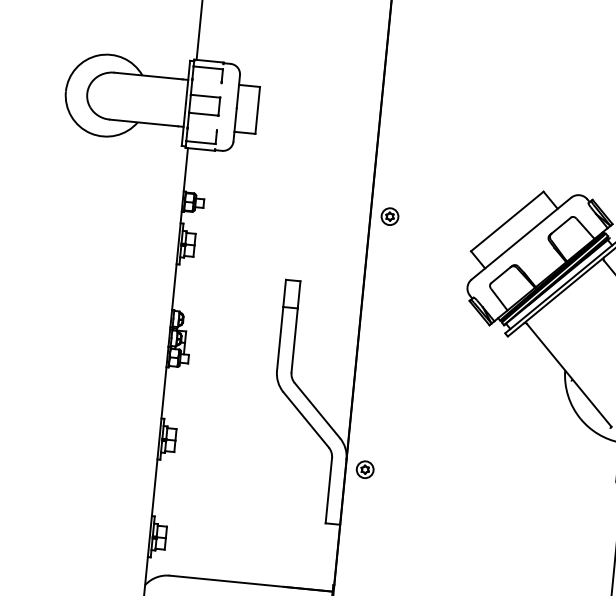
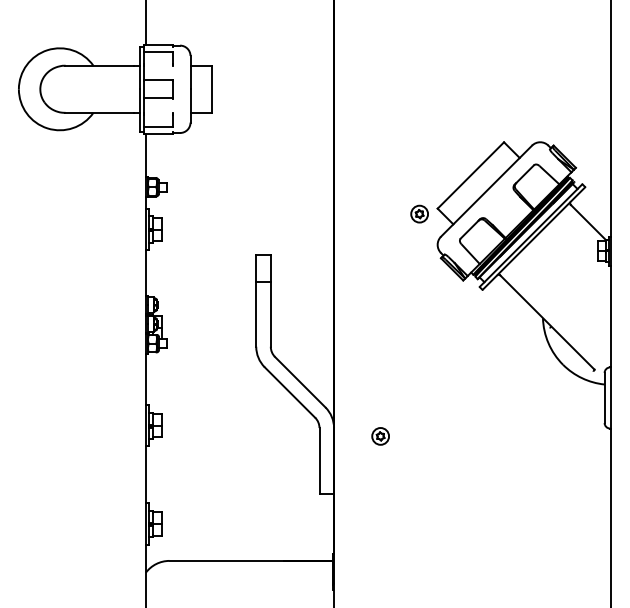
part: (389, 216) -> (419, 213), moved
part: (365, 469) -> (380, 436), moved

